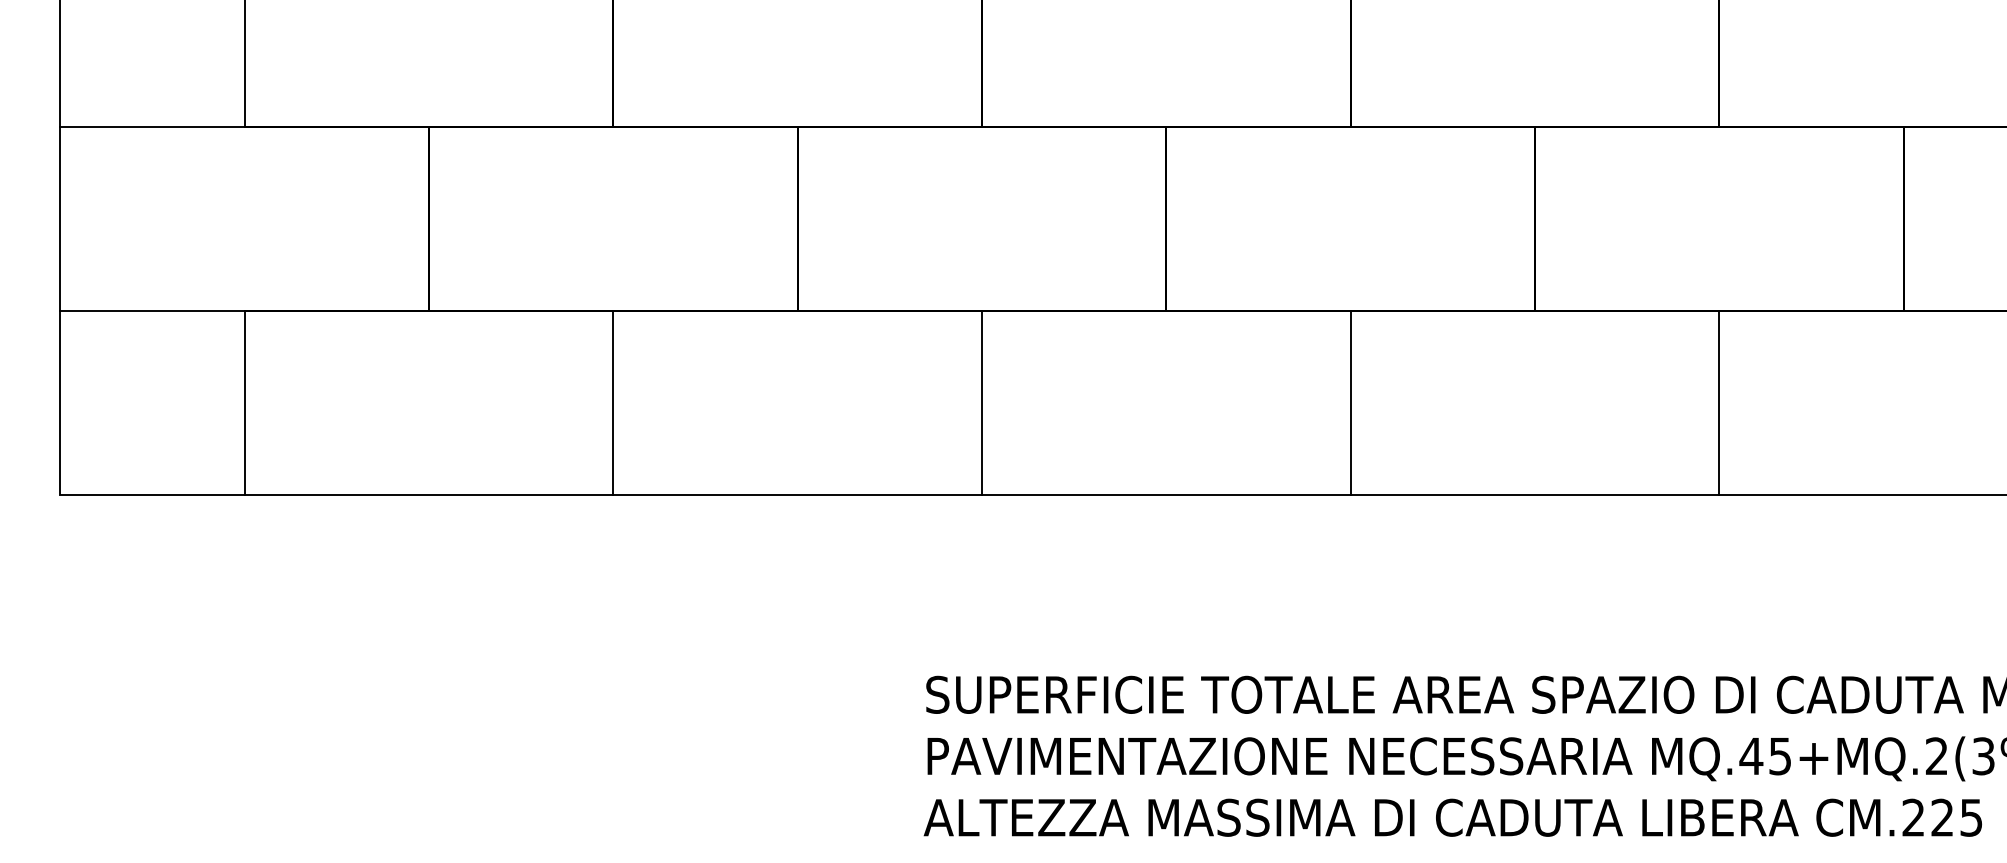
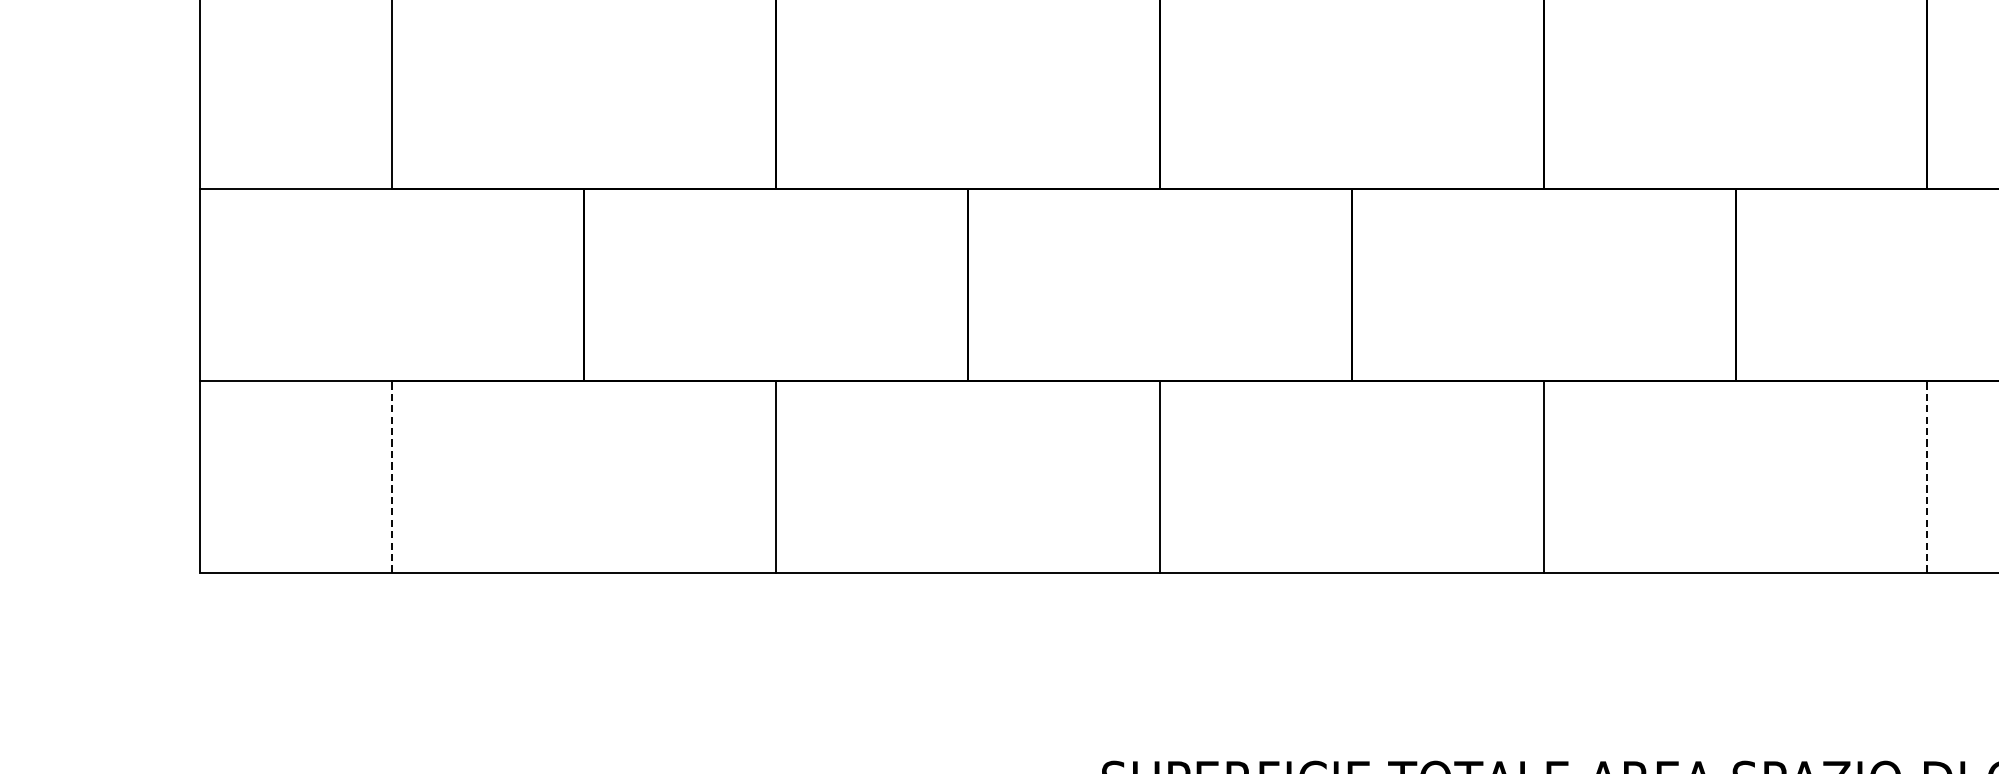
line: (244, 402) -> (392, 476), solid -> dashed
line: (1719, 402) -> (1927, 476), solid -> dashed

